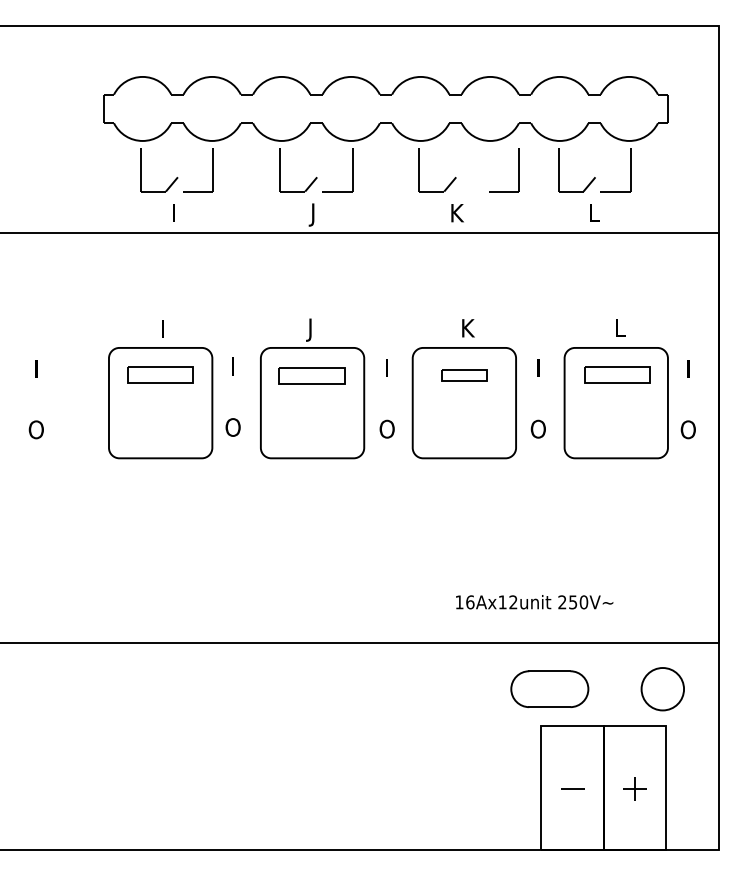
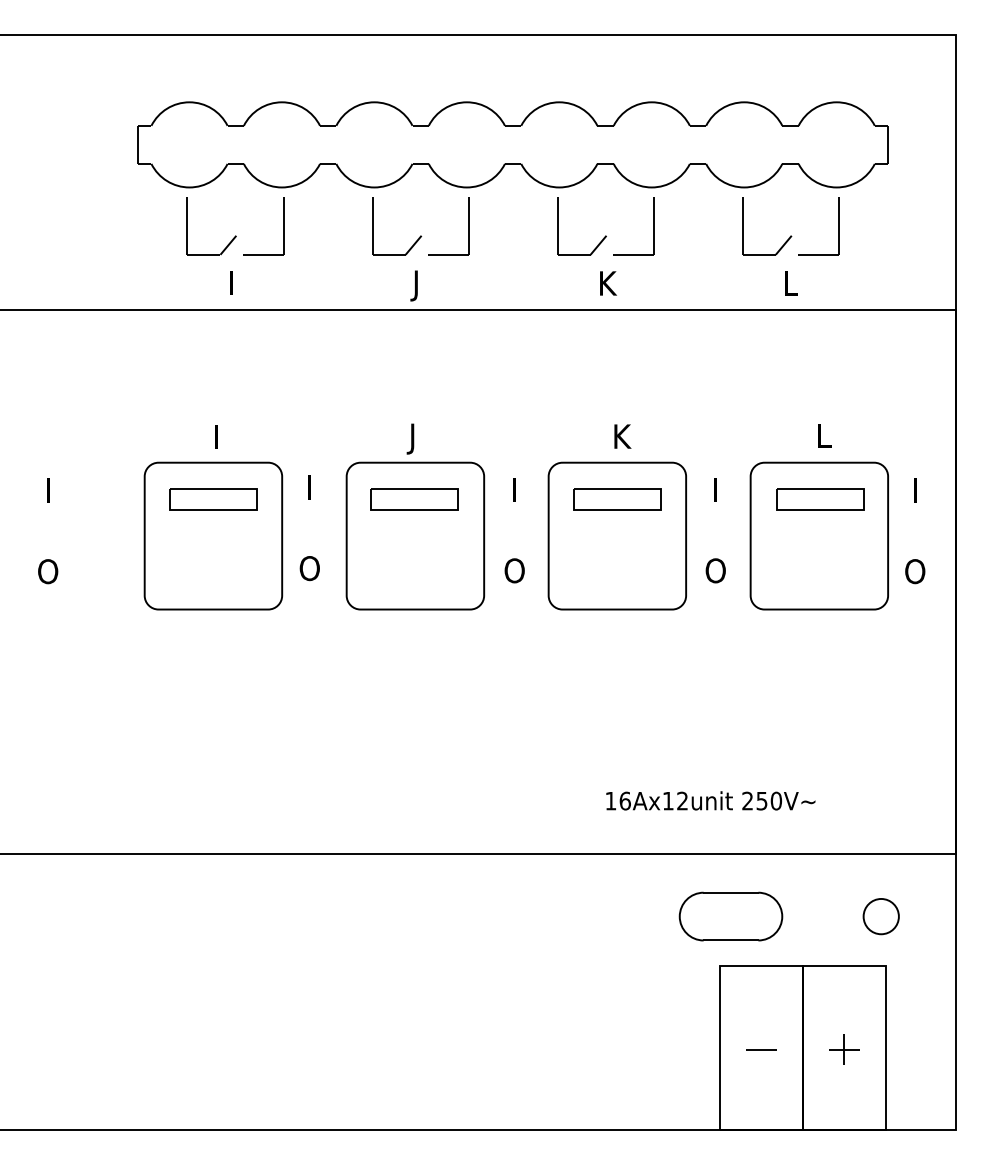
part: (519, 170) -> (653, 226), moved
part: (464, 375) -> (617, 499), size x1.43
circle: (662, 689) -> (880, 916), size x0.62

